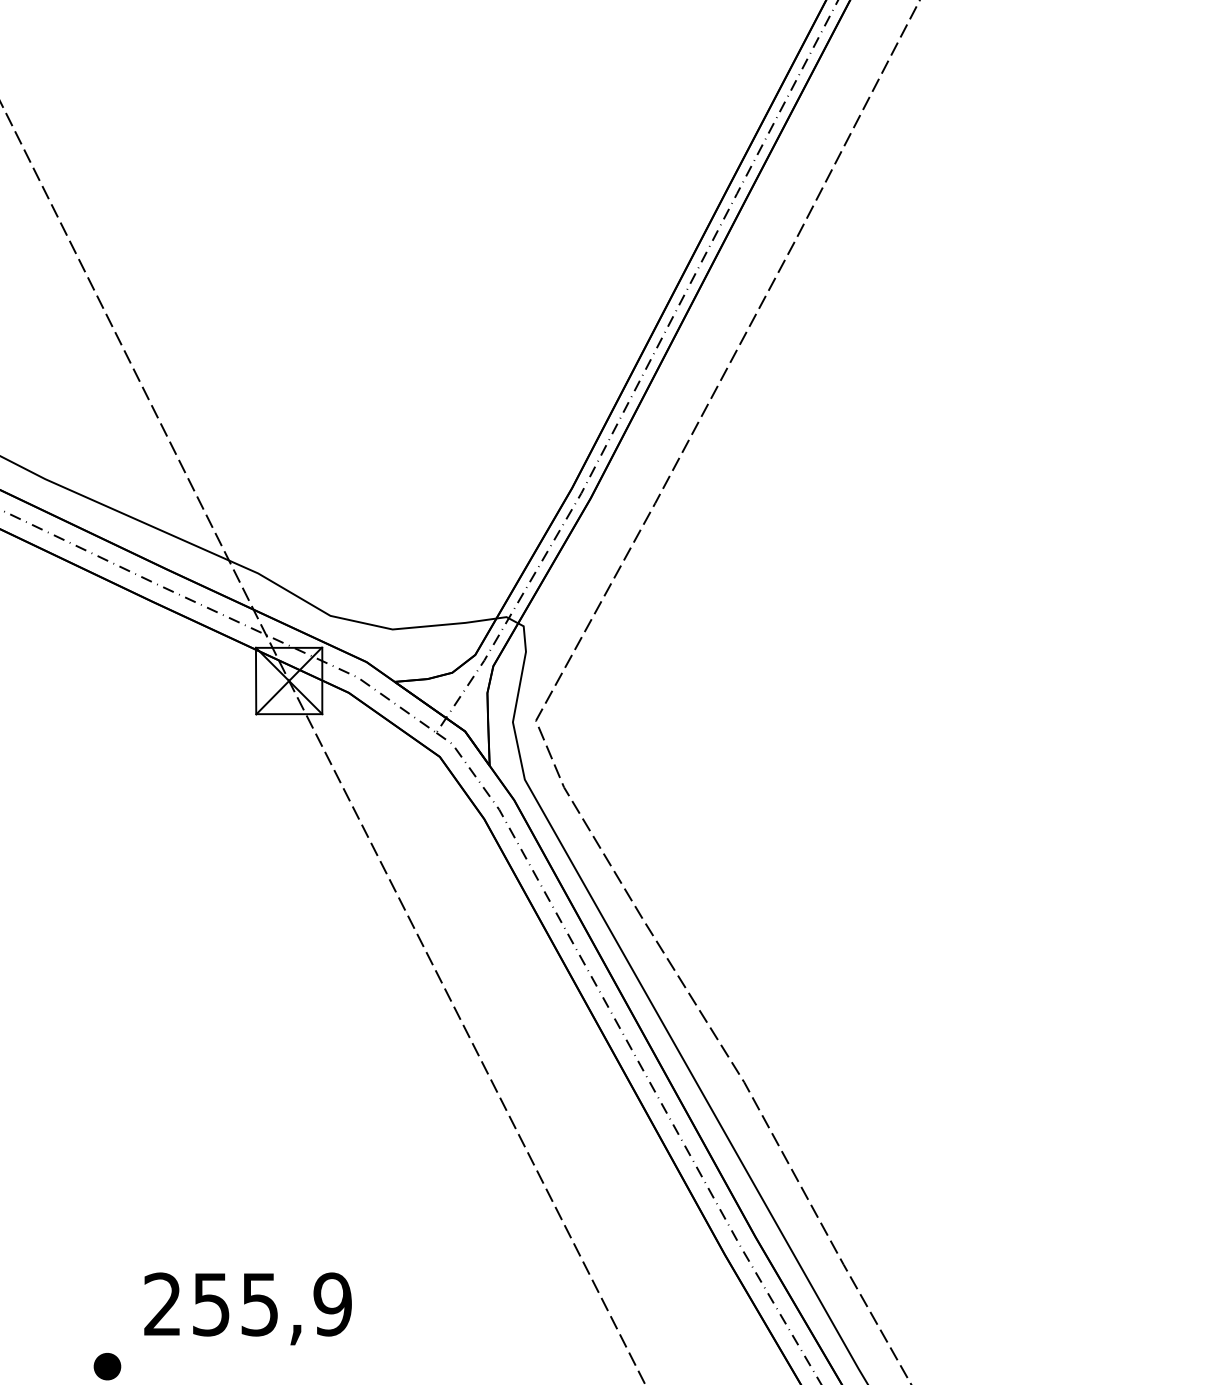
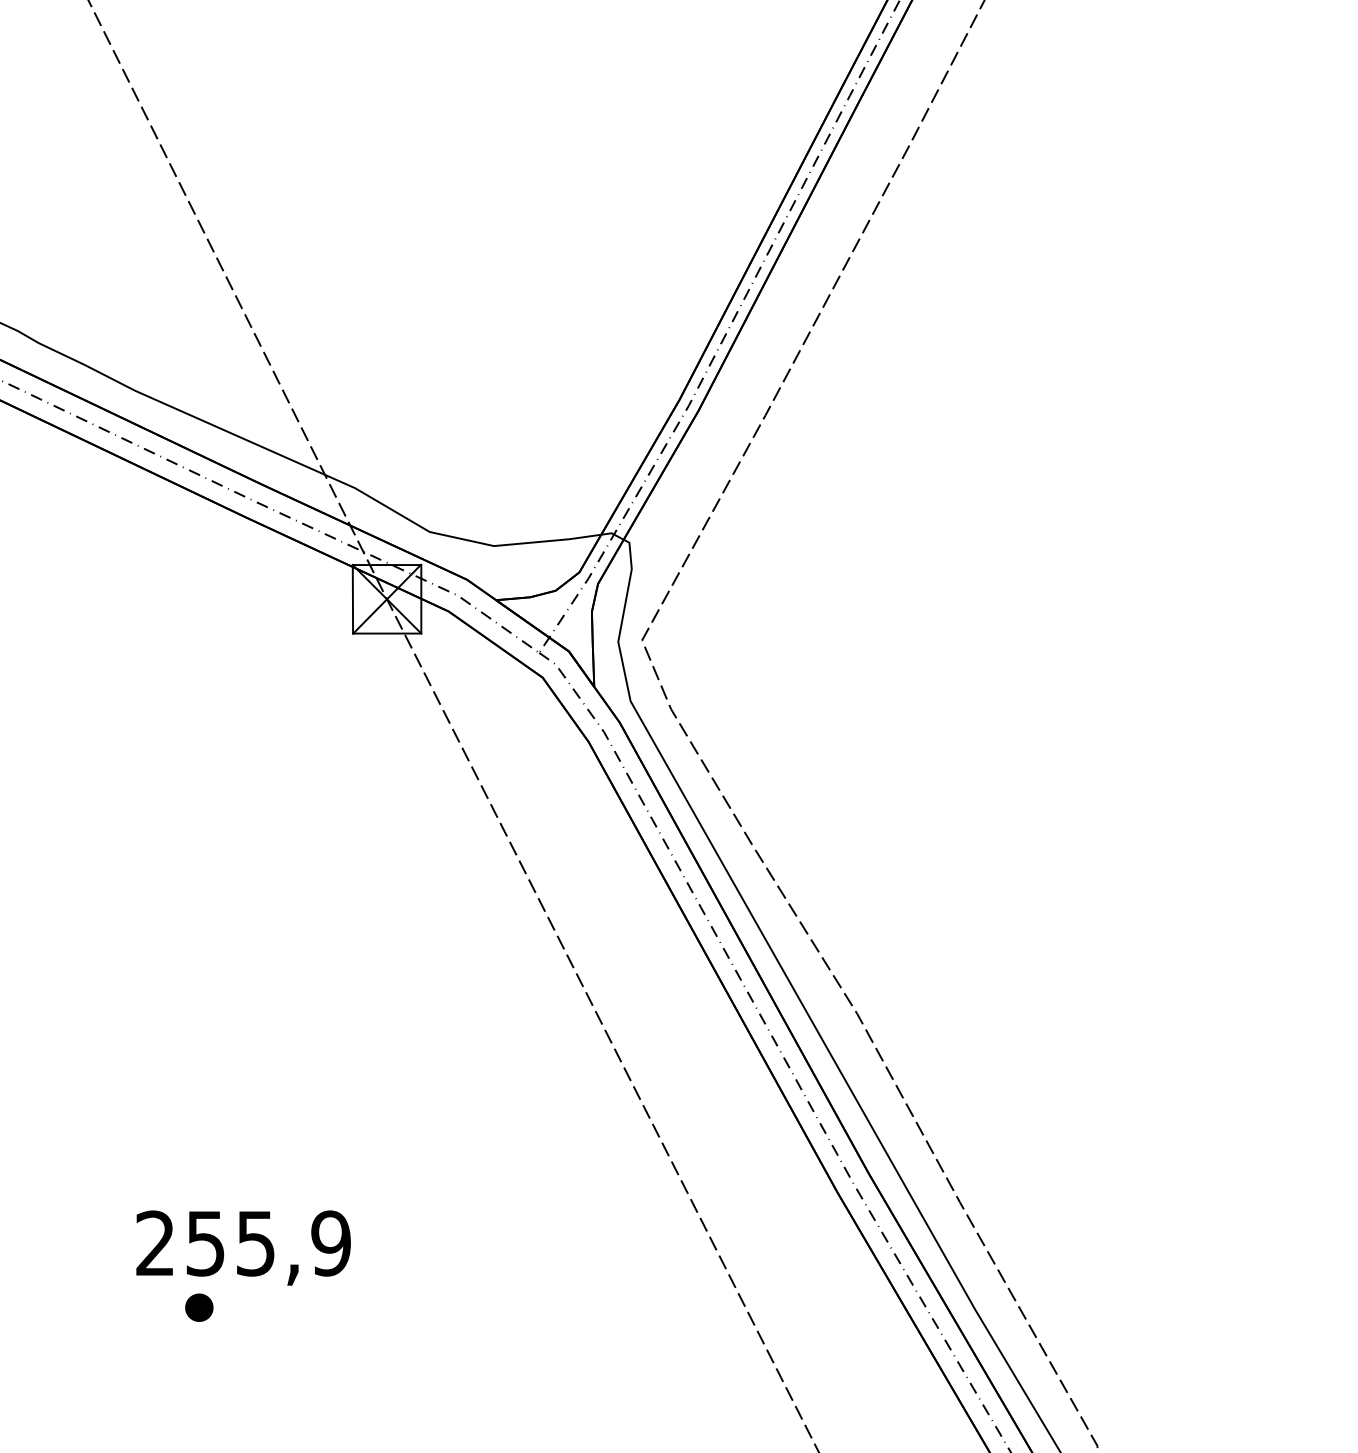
text: (247, 1308) -> (243, 1247), moved

